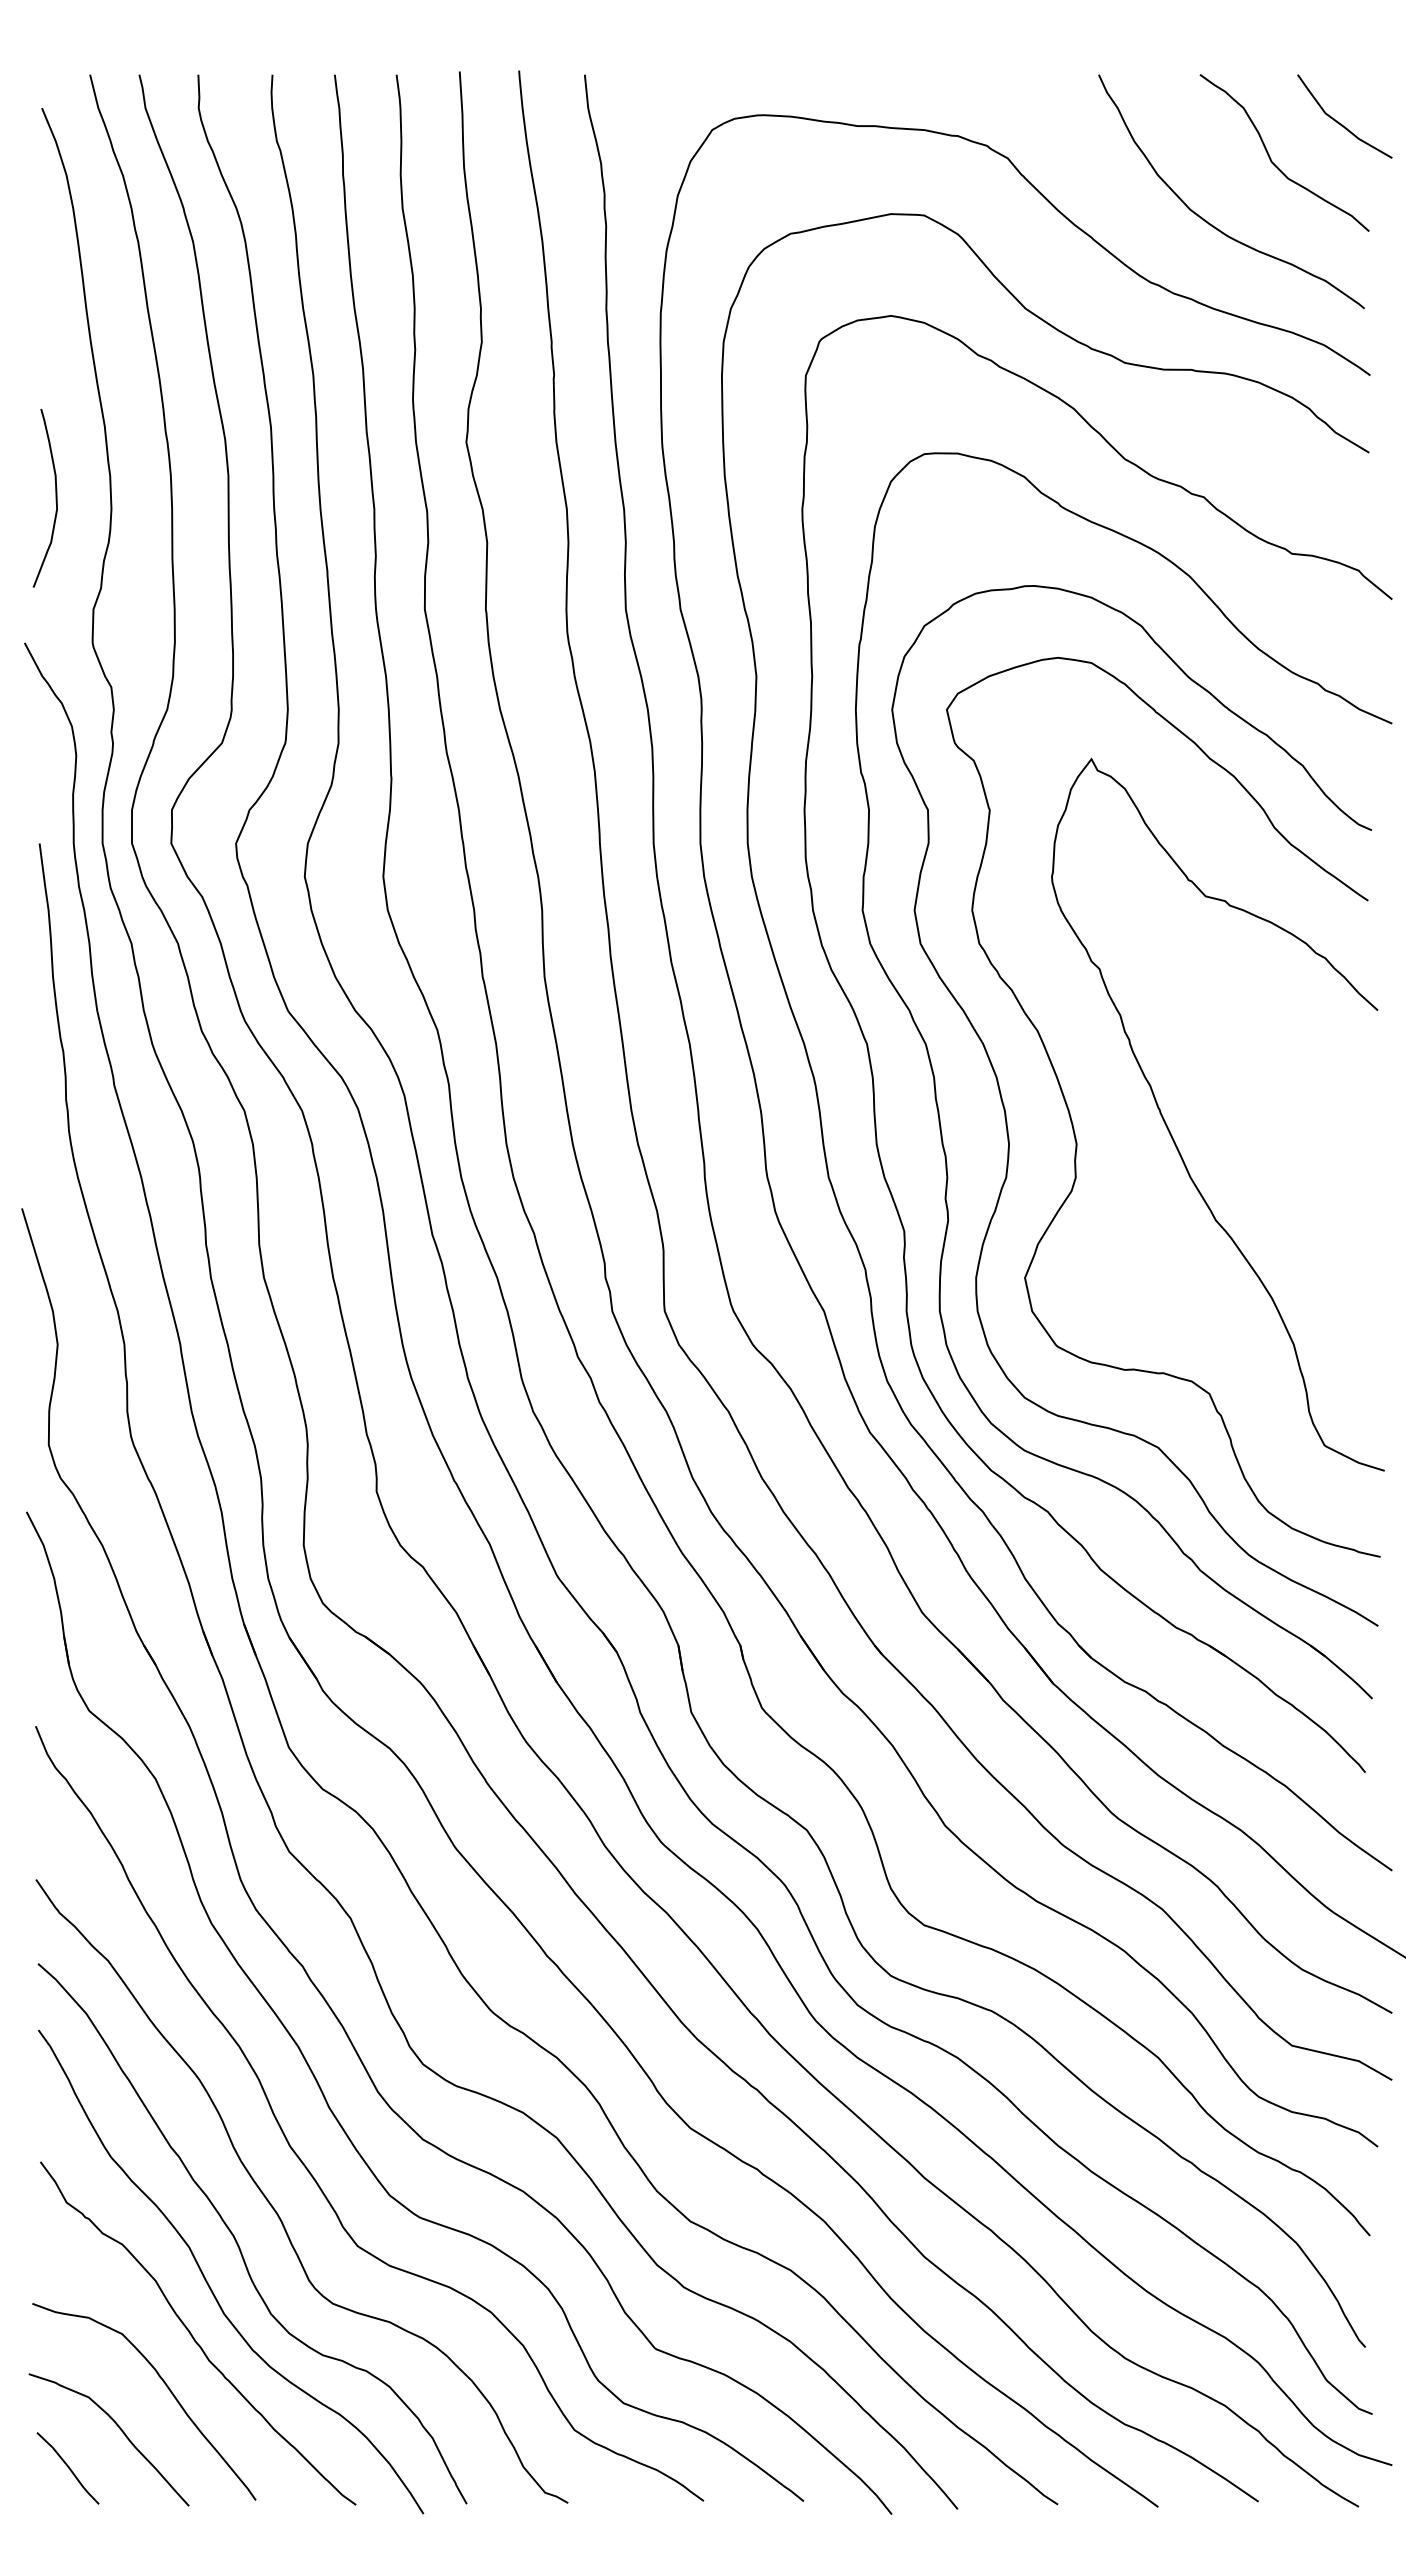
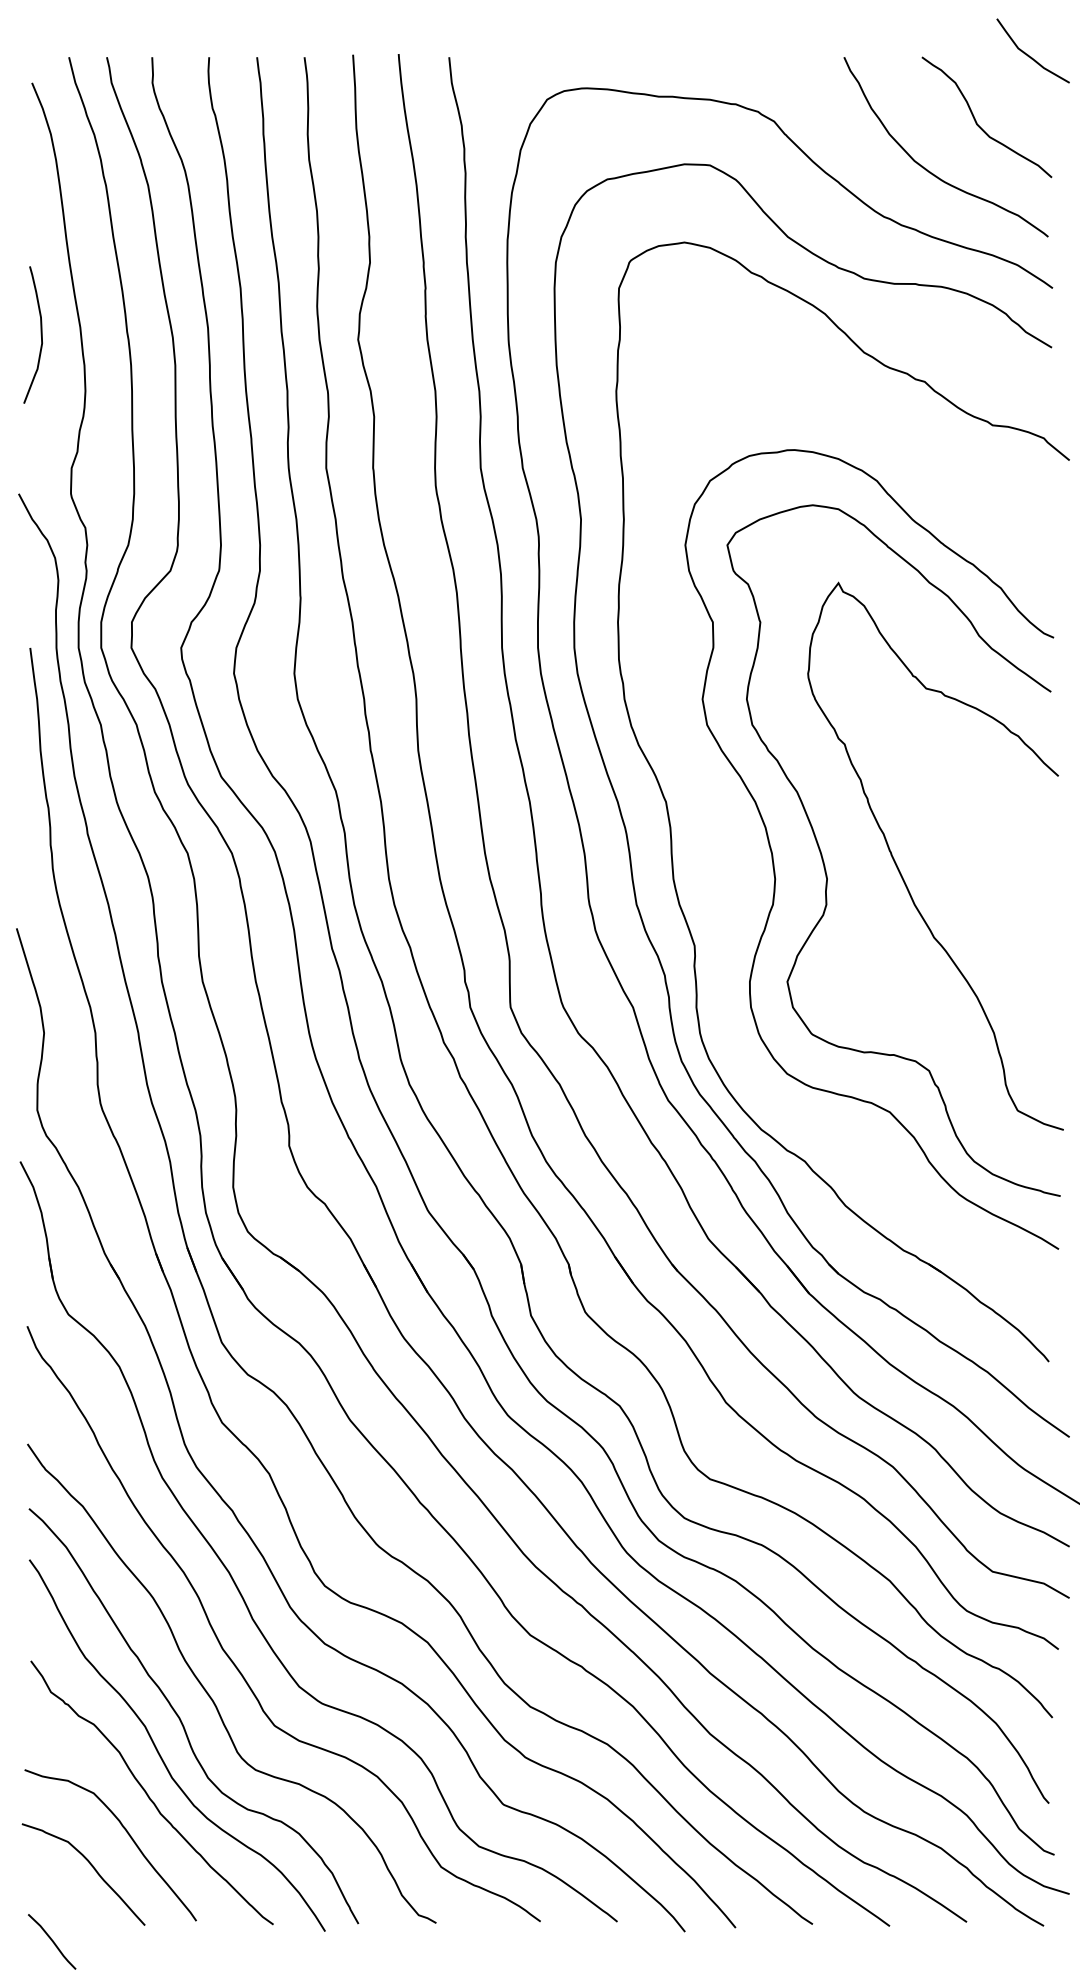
curve: (1341, 123) -> (1030, 56), moved
curve: (55, 497) -> (40, 334), moved
part: (939, 1110) -> (721, 853), removed
curve: (67, 2467) -> (51, 1941), moved

